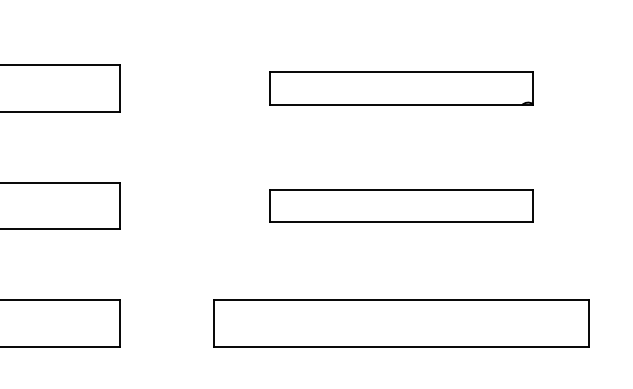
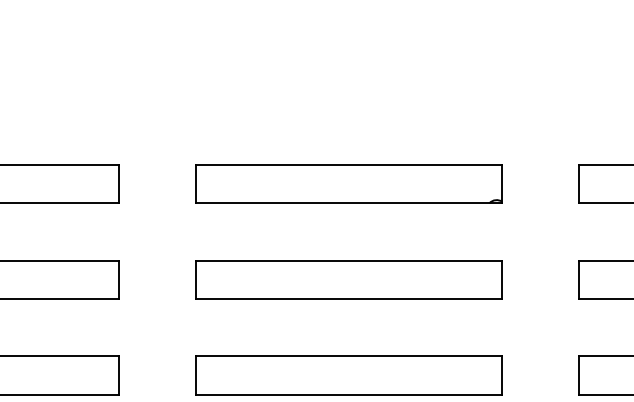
part: (401, 88) -> (348, 183), size x1.43
part: (401, 205) -> (348, 279), size x1.43

